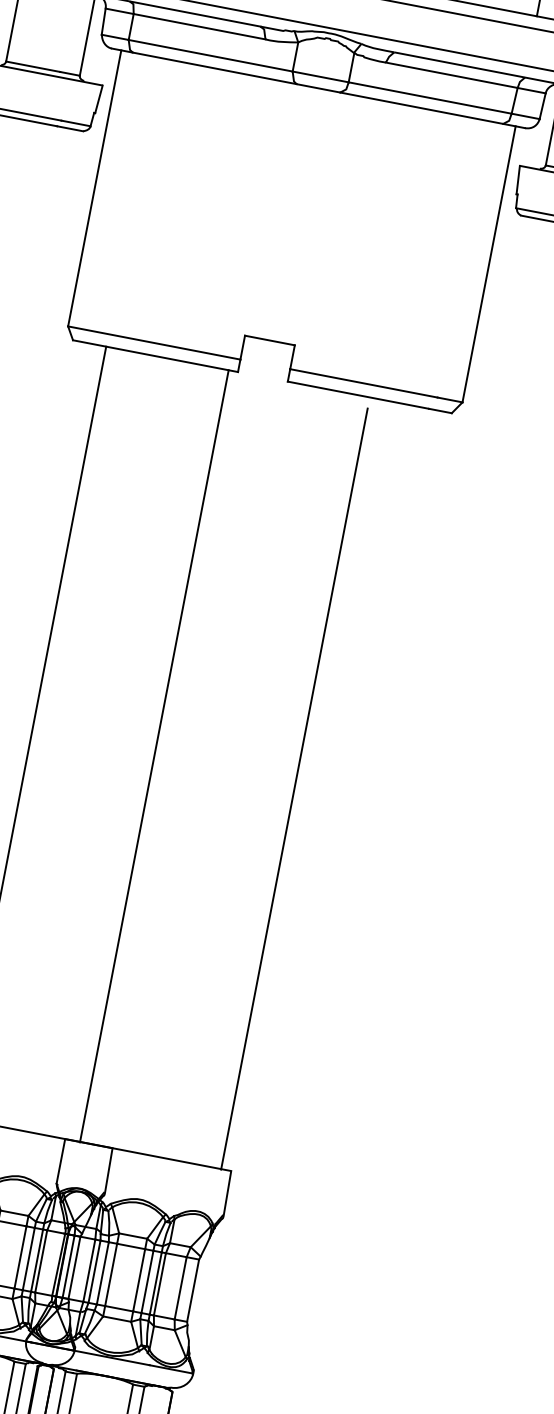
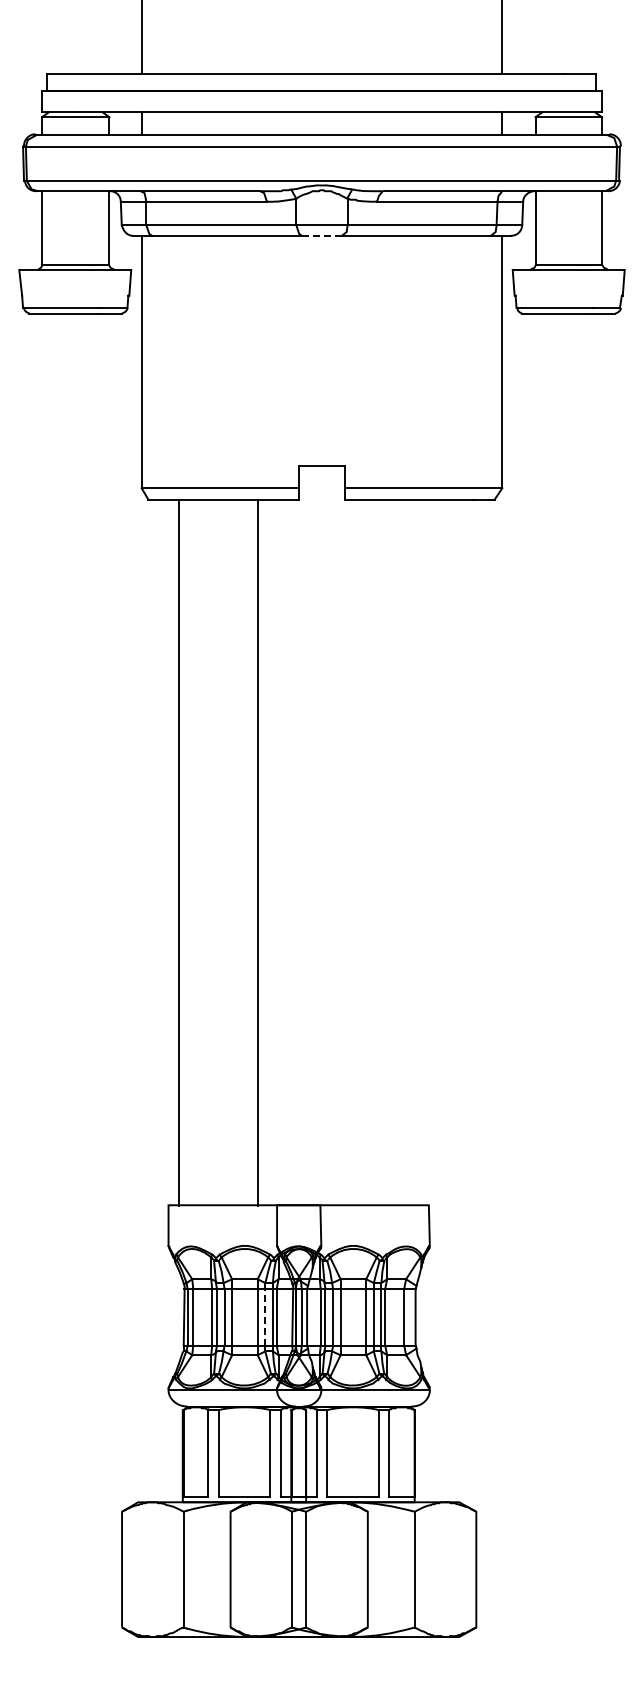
line: (318, 87) -> (321, 235), solid -> dashed
line: (154, 756) -> (257, 852), moved
line: (294, 788) -> (419, 857), removed
line: (29, 1258) -> (265, 1316), solid -> dashed

